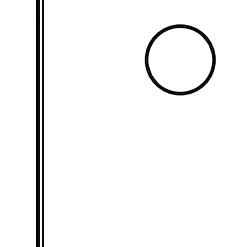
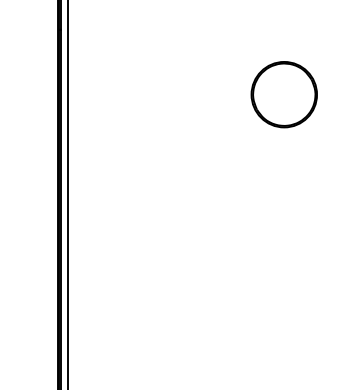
part: (179, 59) -> (283, 94), size x0.6

